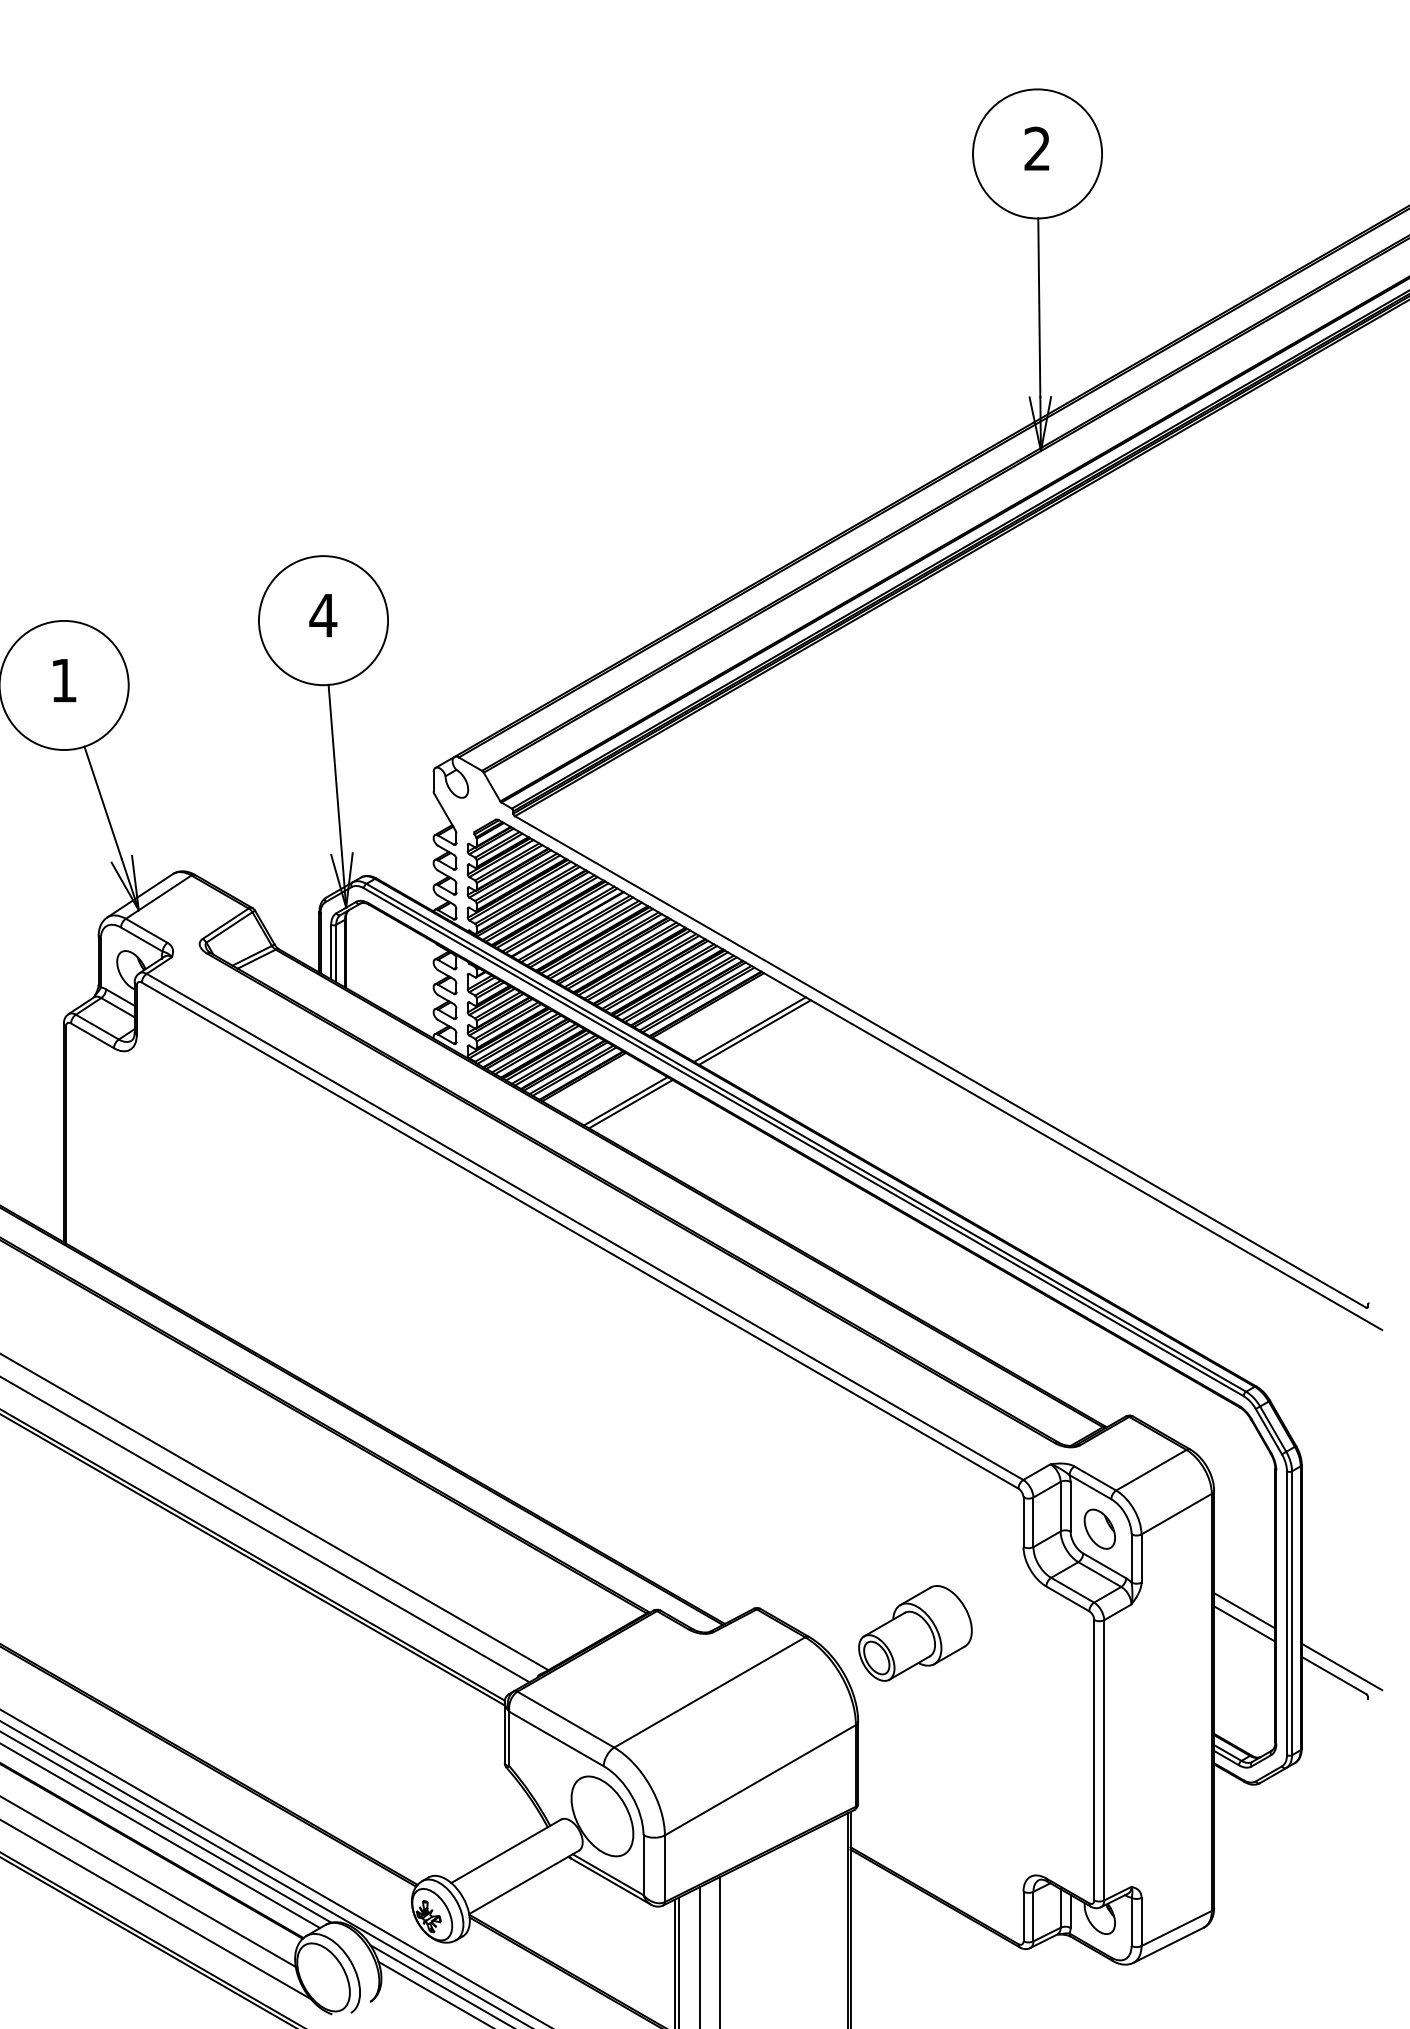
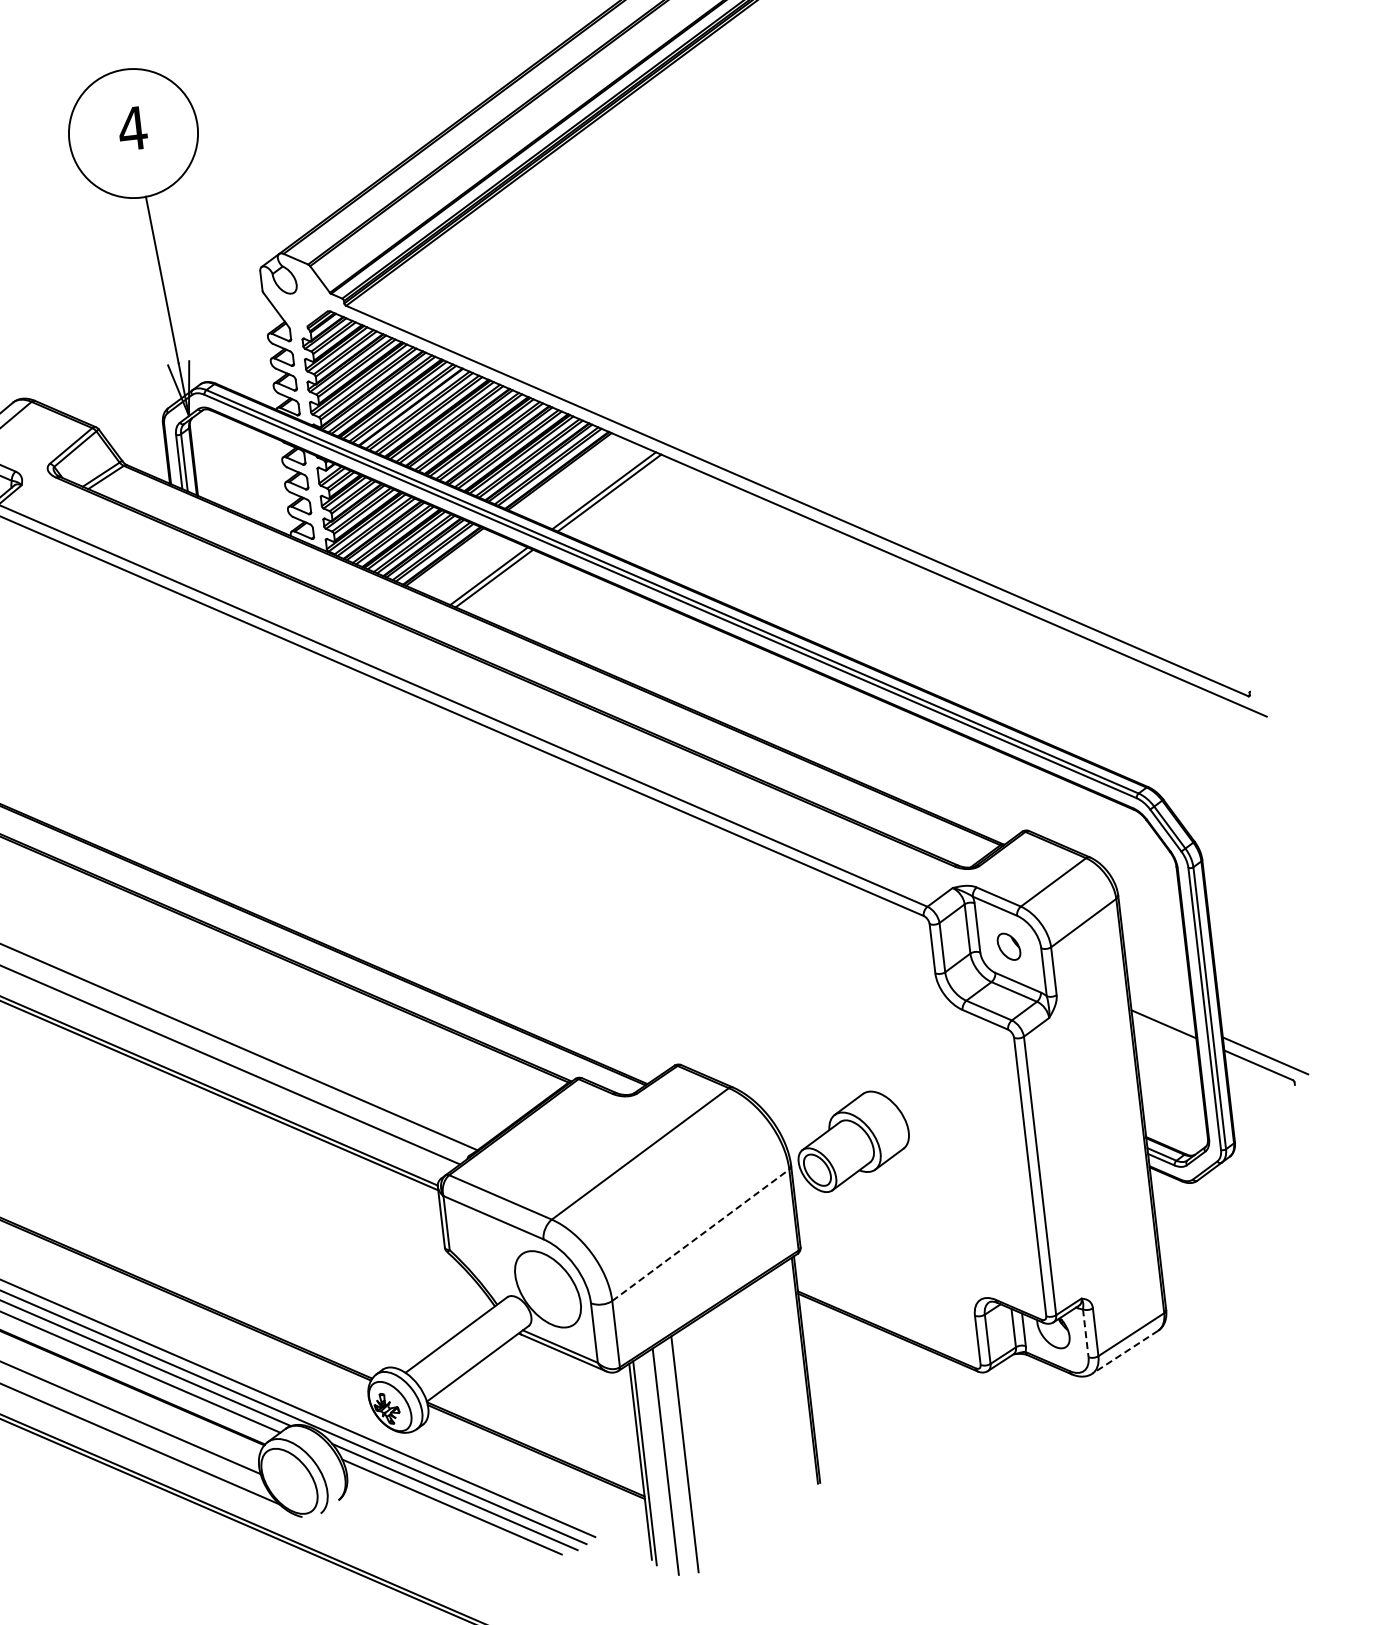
part: (1099, 1528) -> (1008, 946), size x0.7
line: (1244, 1610) -> (1162, 1010), removed
part: (915, 1633) -> (853, 1141), moved
line: (760, 1779) -> (700, 1234), solid -> dashed
line: (1131, 1922) -> (1085, 1333), solid -> dashed
line: (1168, 1945) -> (1125, 1352), solid -> dashed

